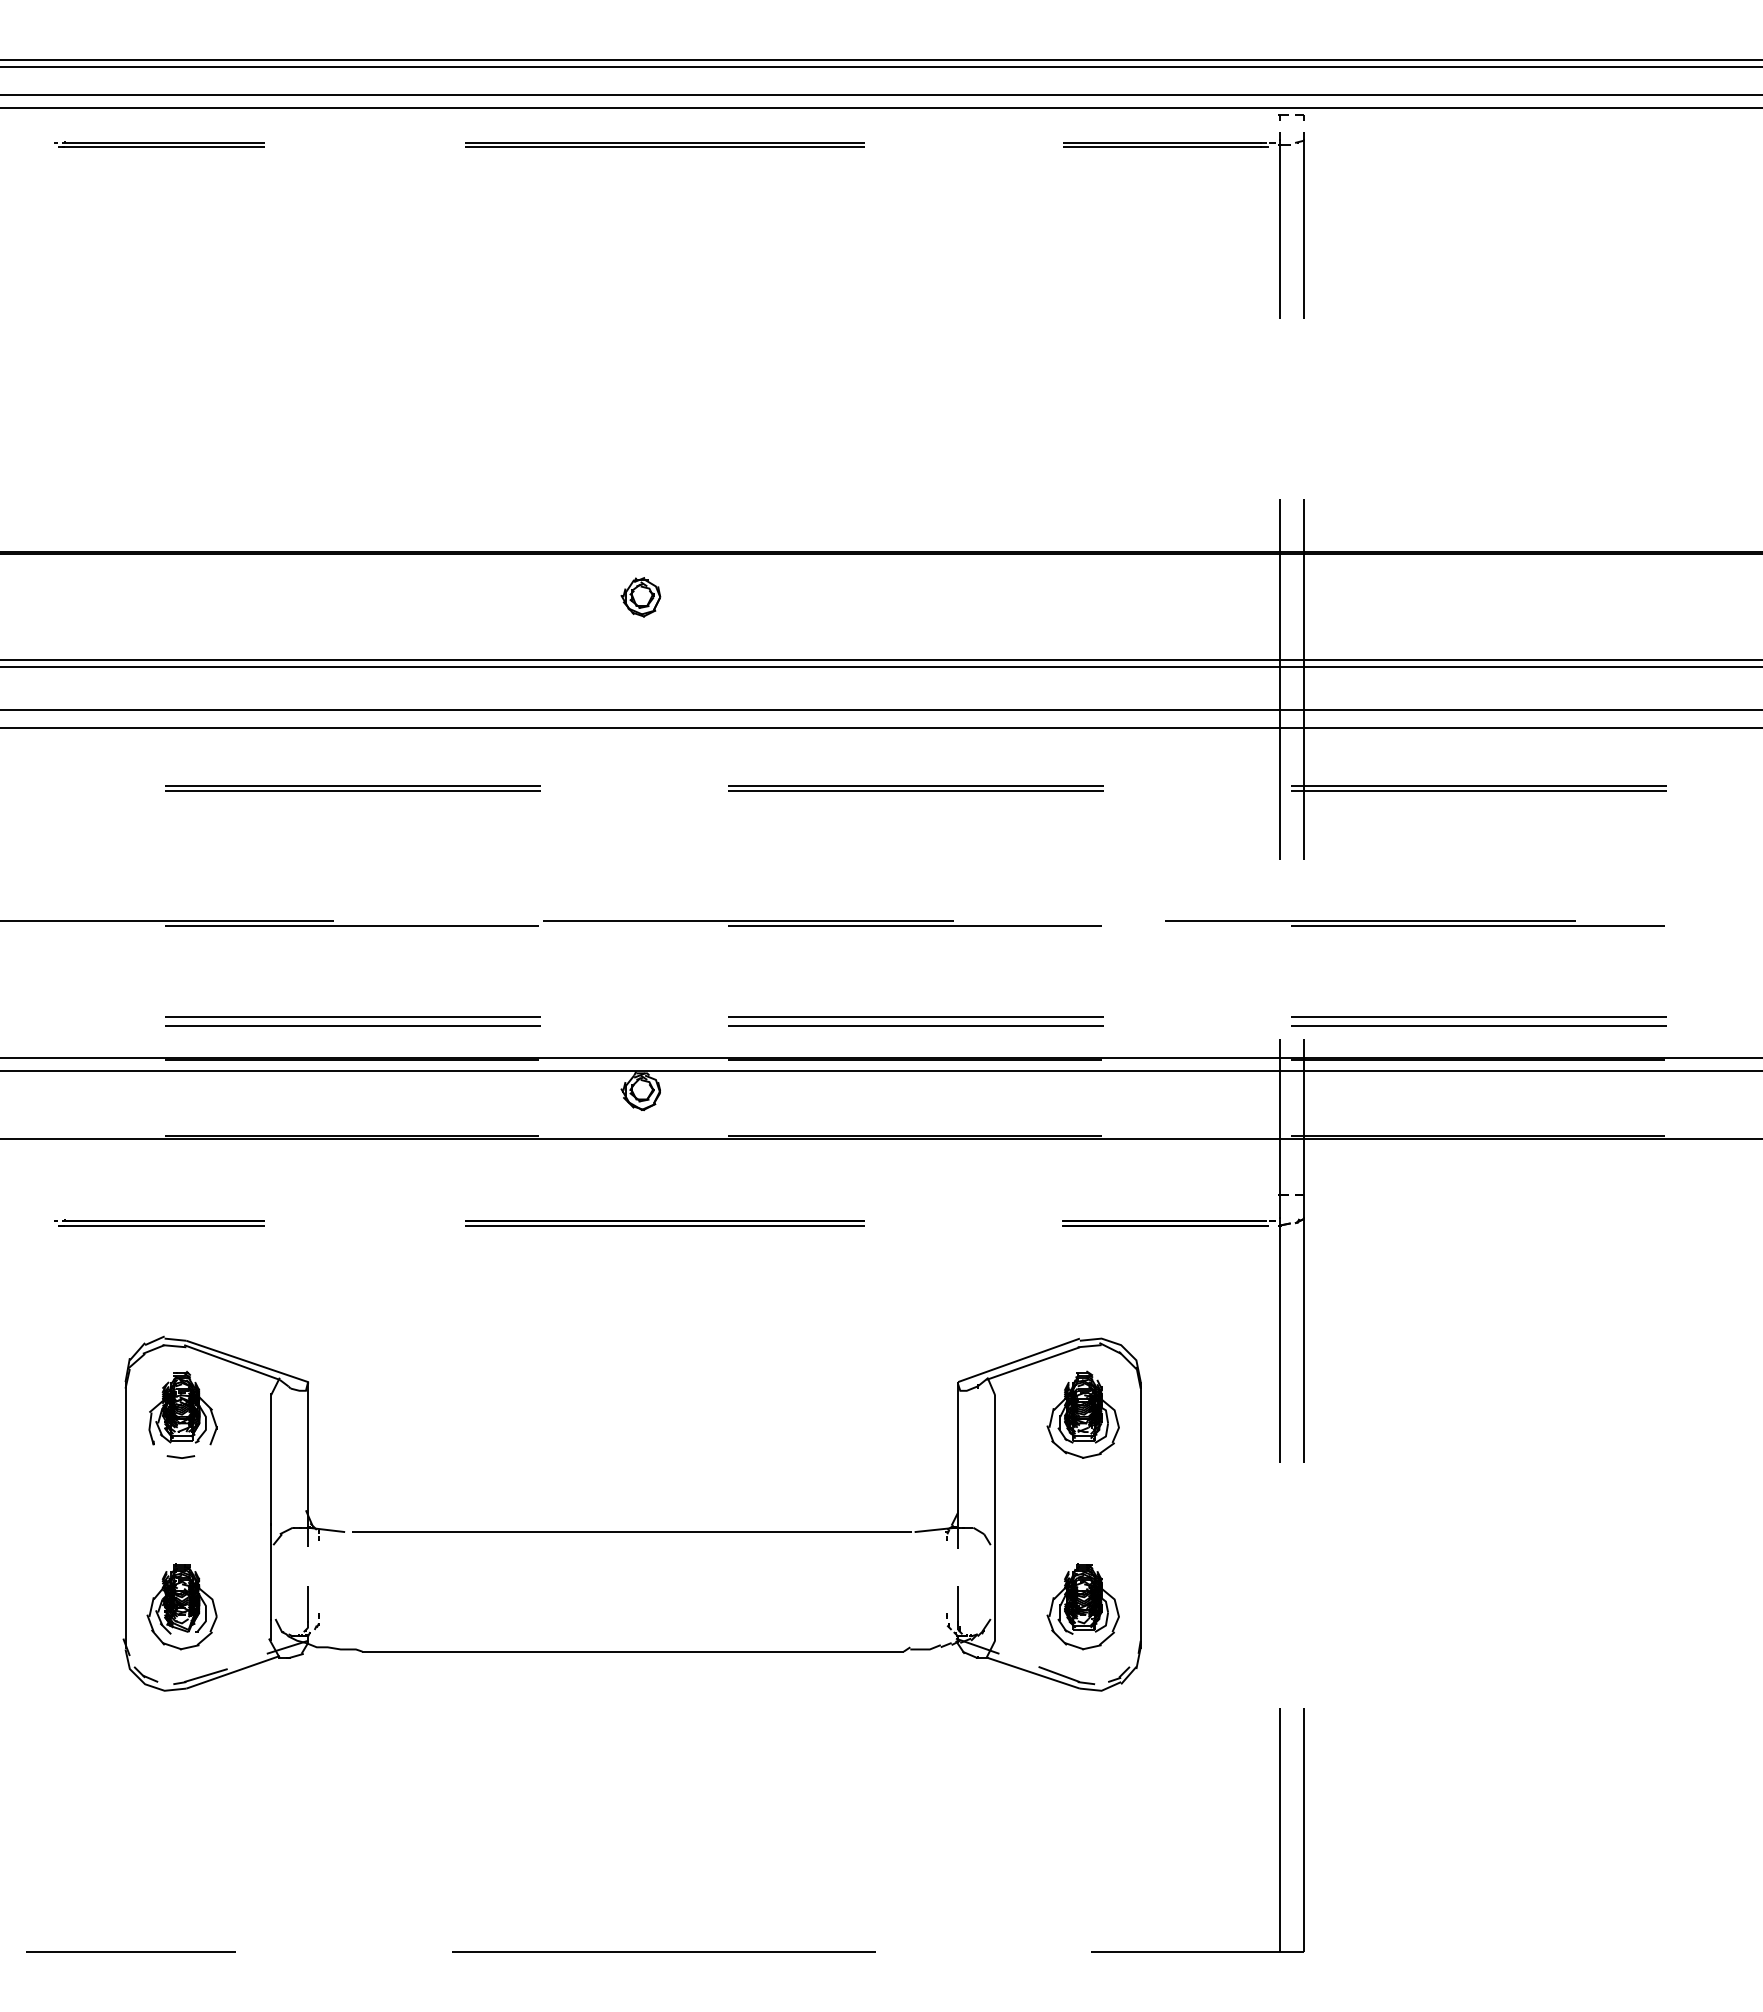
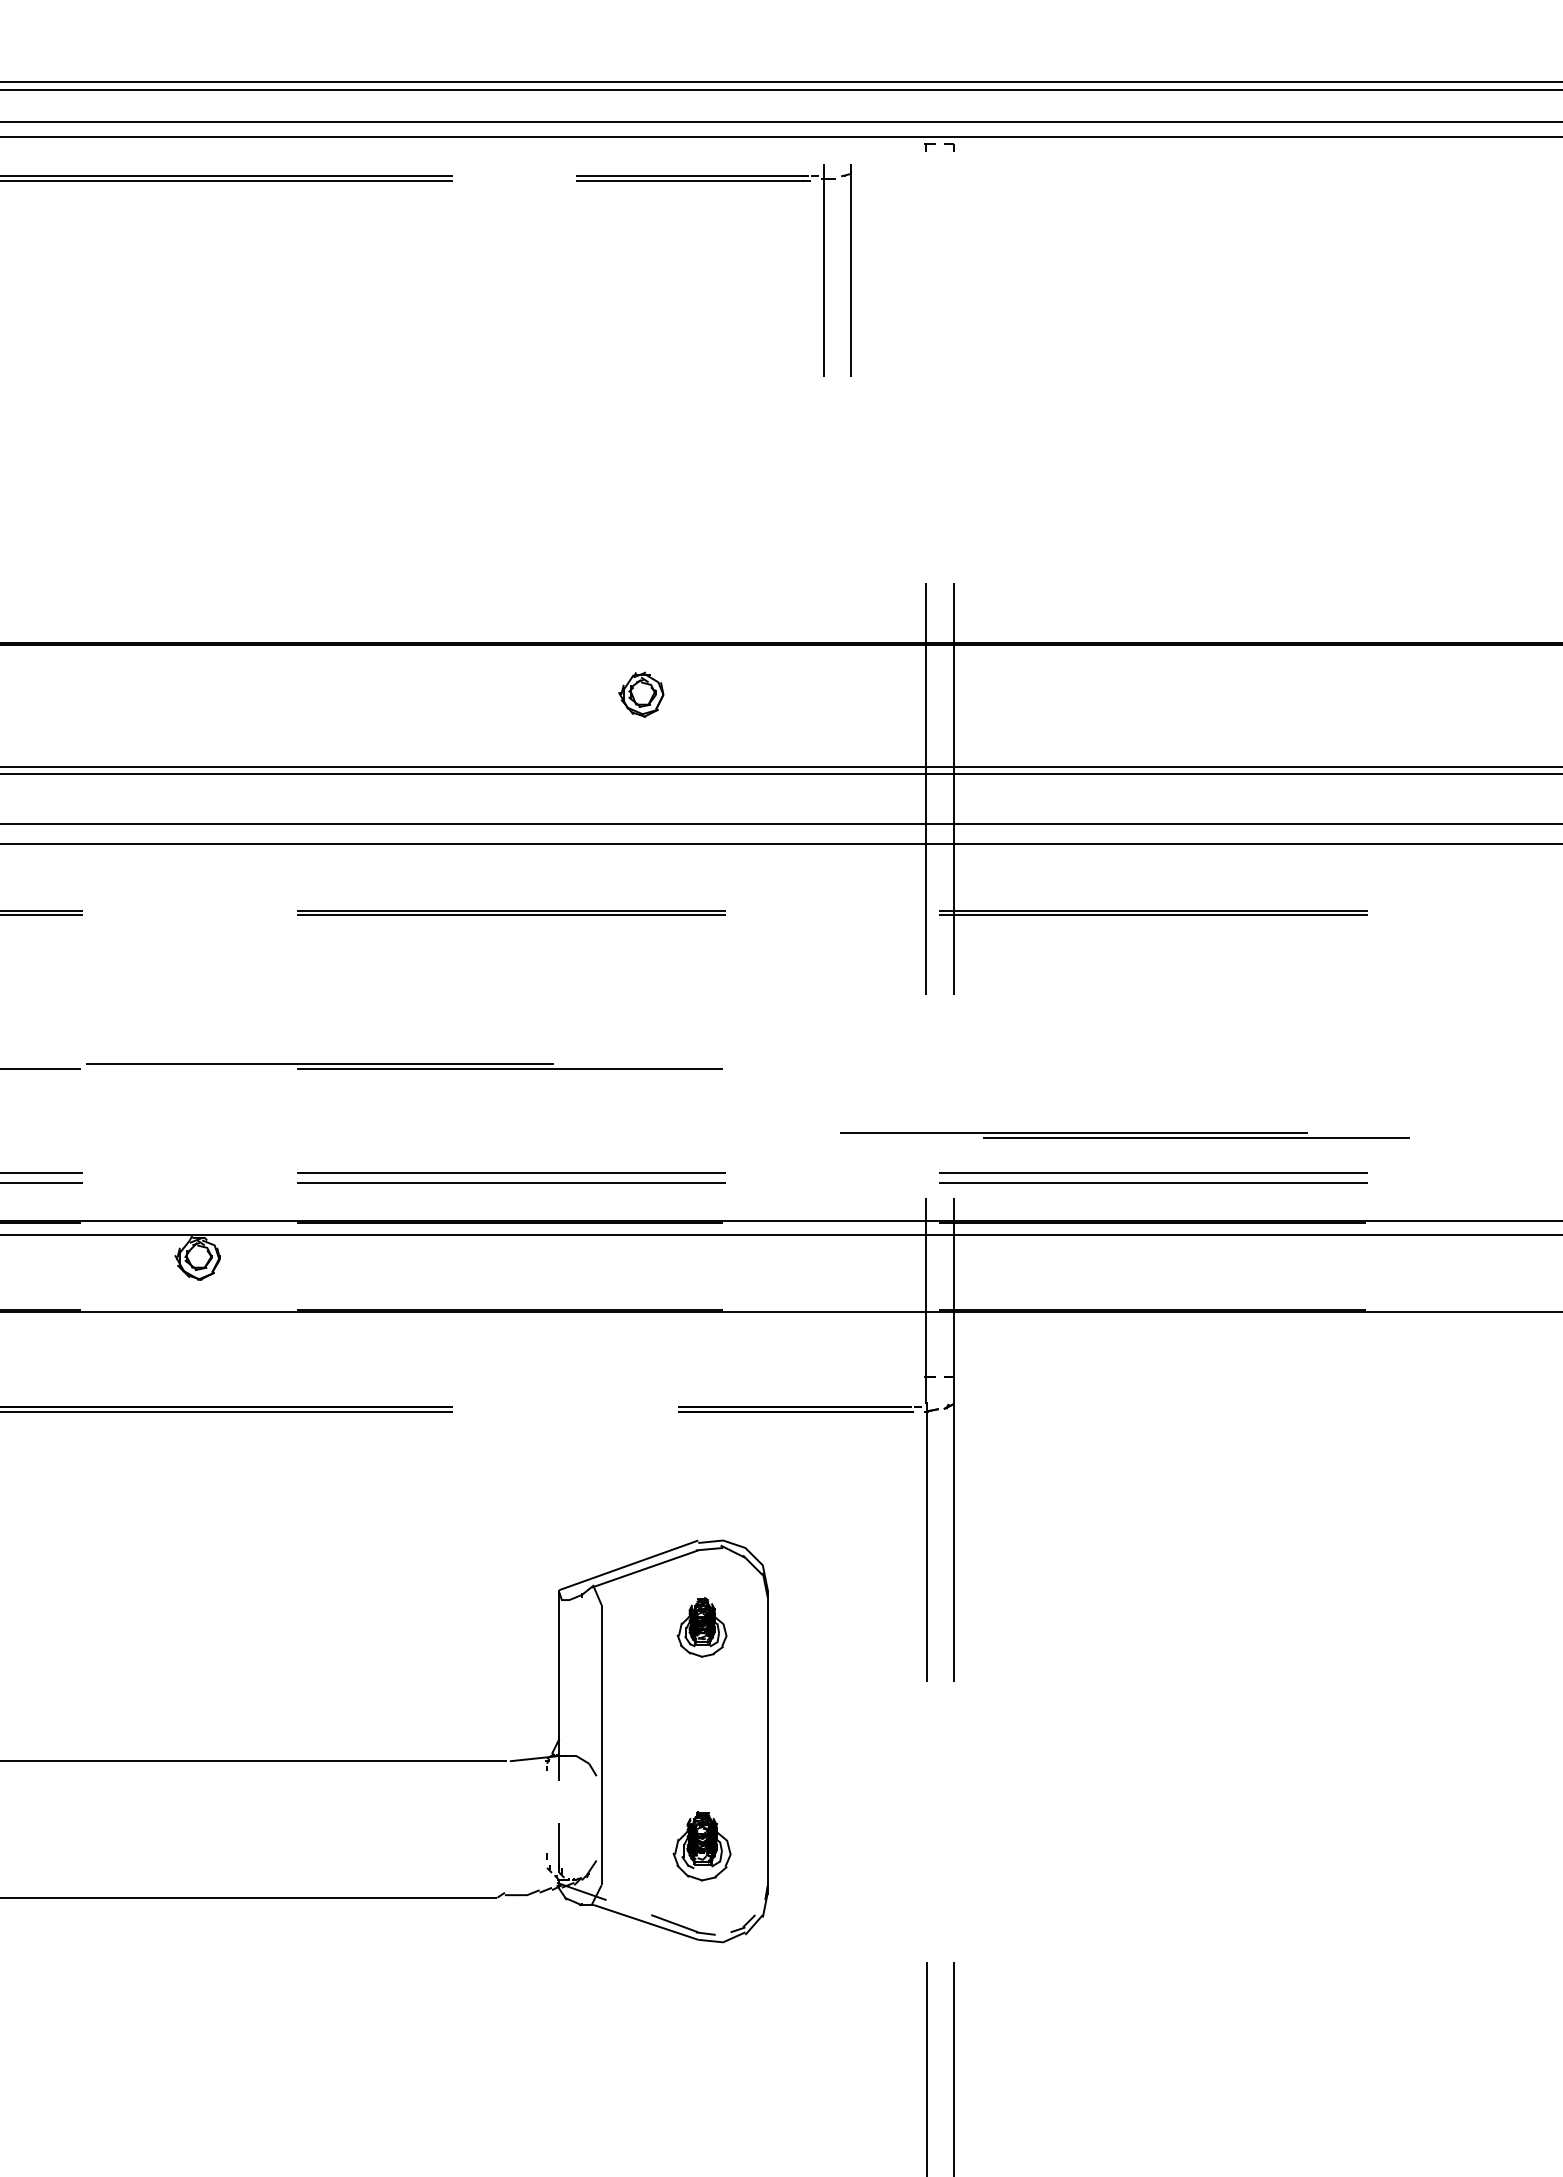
part: (1183, 147) -> (713, 181), moved
part: (640, 597) -> (640, 694), moved
part: (1414, 923) -> (1124, 1135), moved
part: (1082, 1414) -> (701, 1627), size x0.6
part: (1082, 1606) -> (701, 1846), size x0.7

